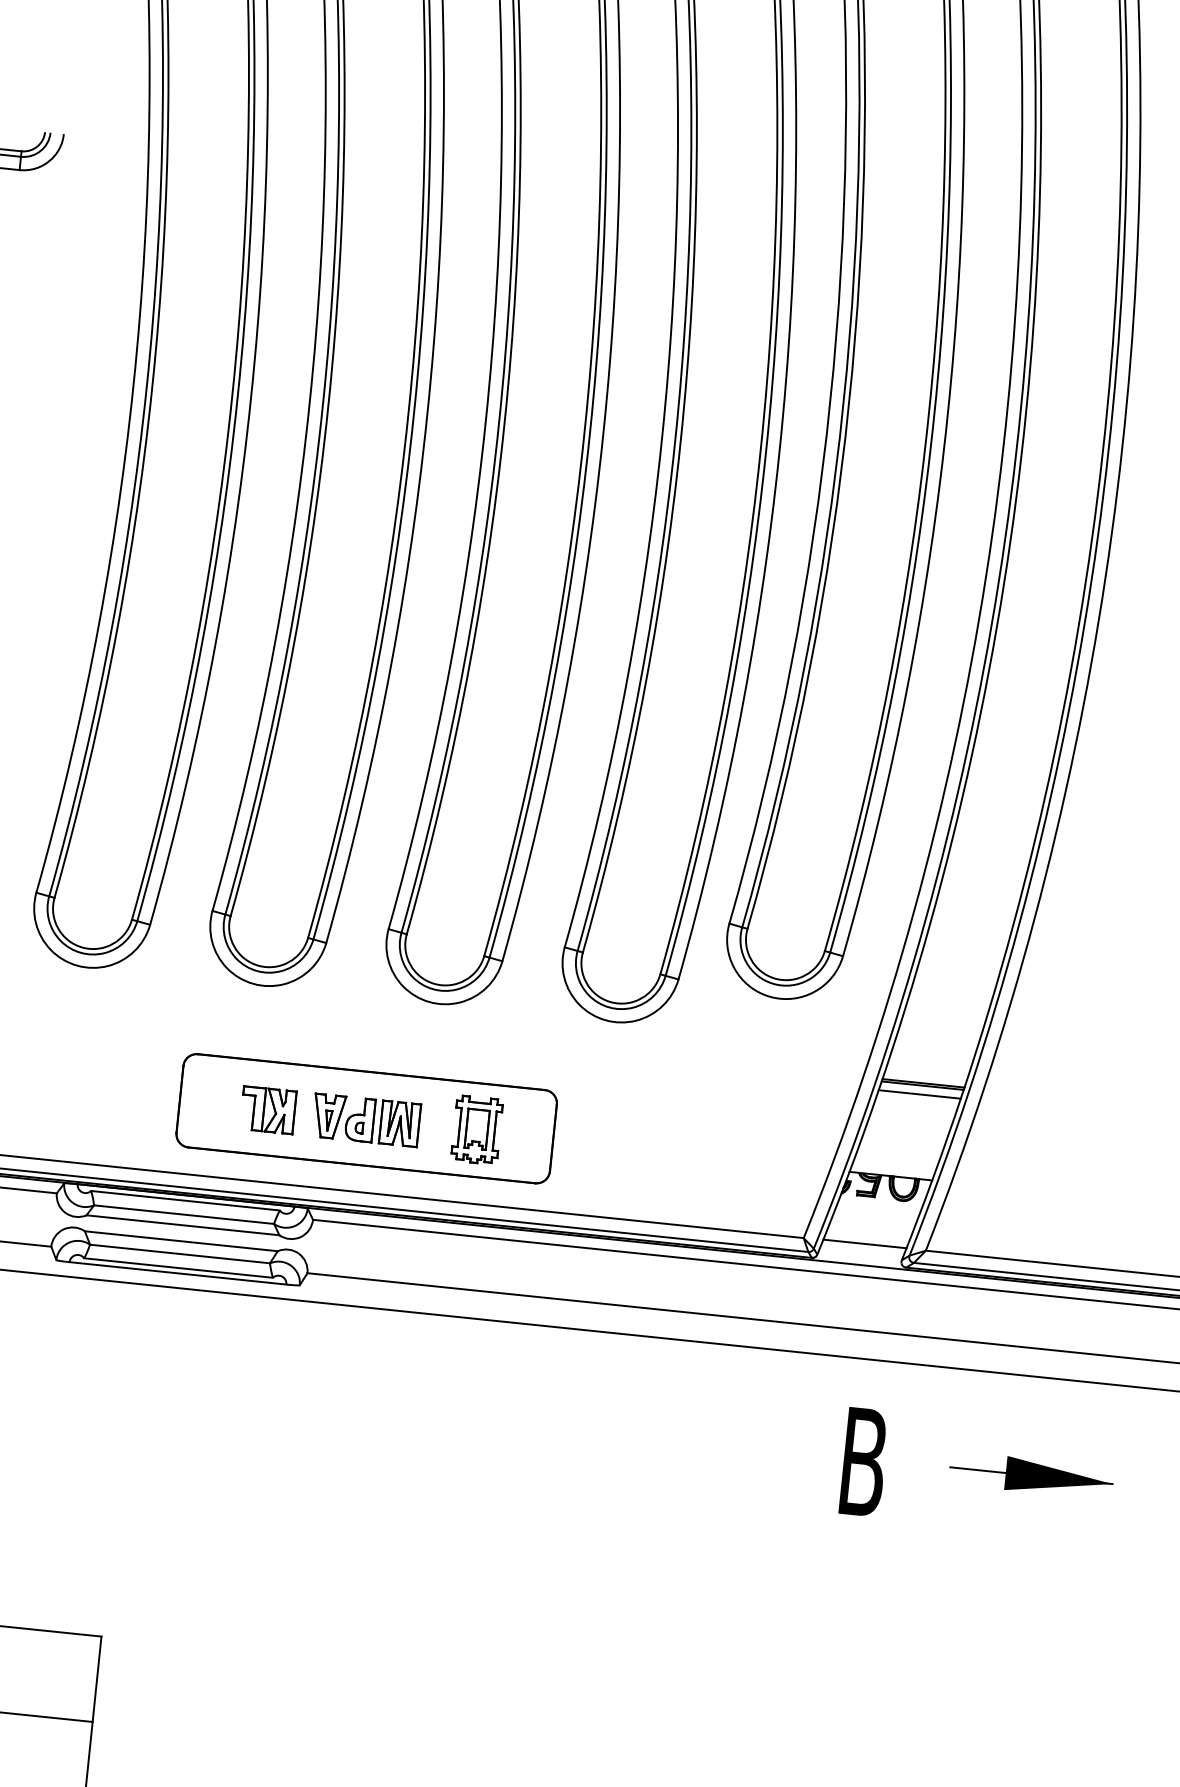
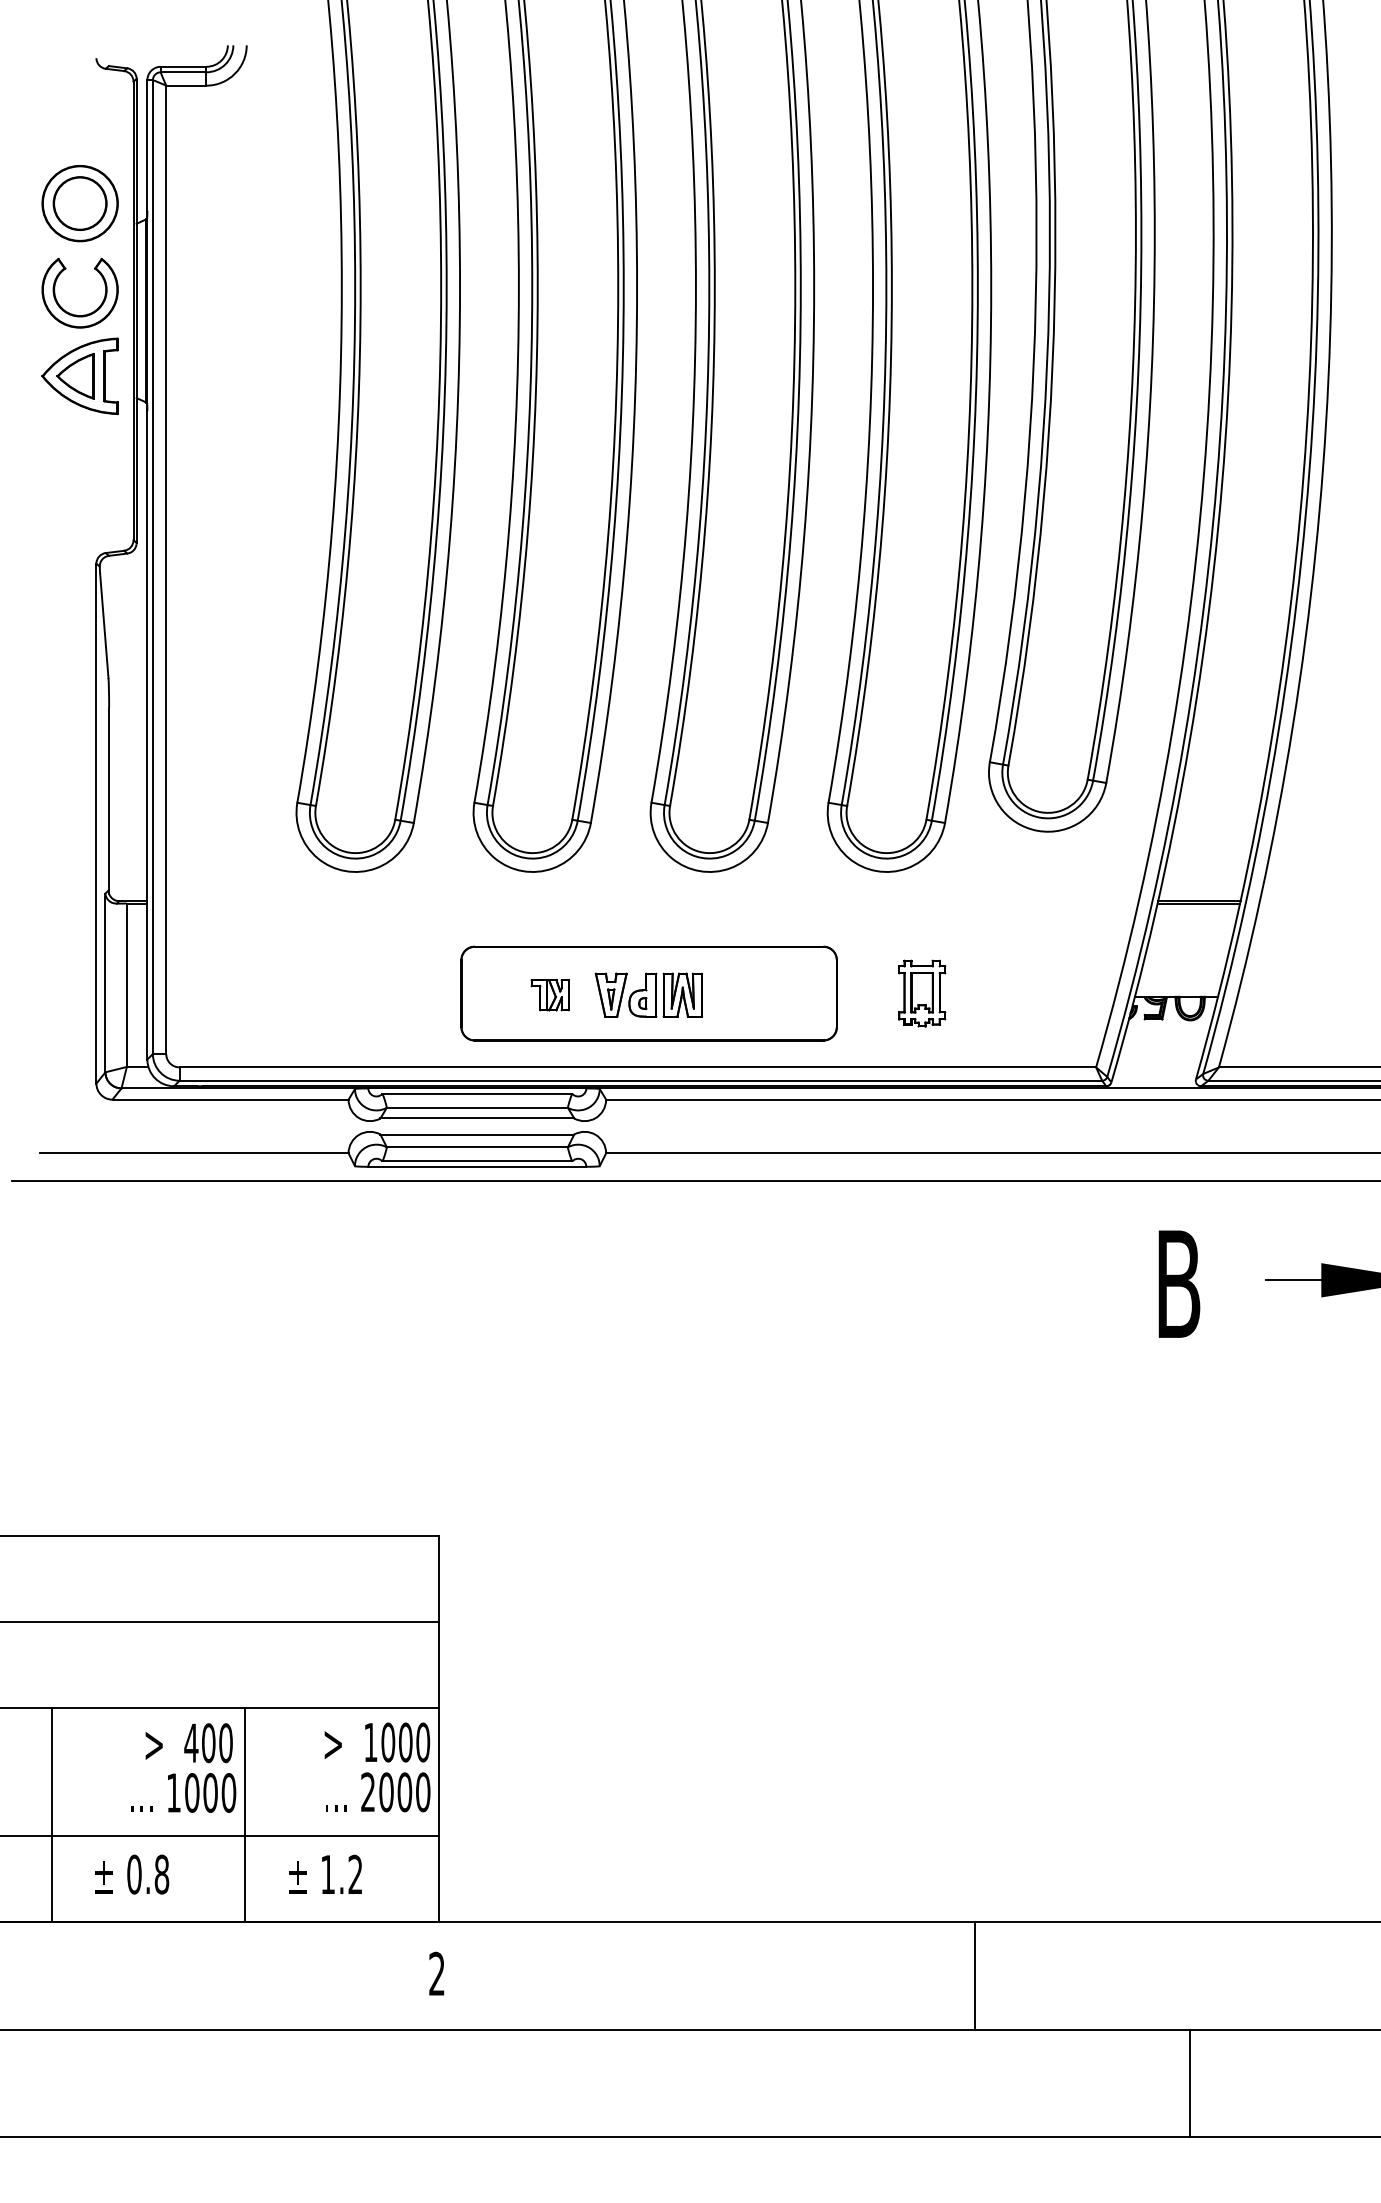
line: (919, 1094) -> (1196, 912), removed
part: (267, 1109) -> (549, 994), size x0.7
part: (477, 1130) -> (922, 993), moved
line: (864, 1243) -> (1157, 1066), removed

